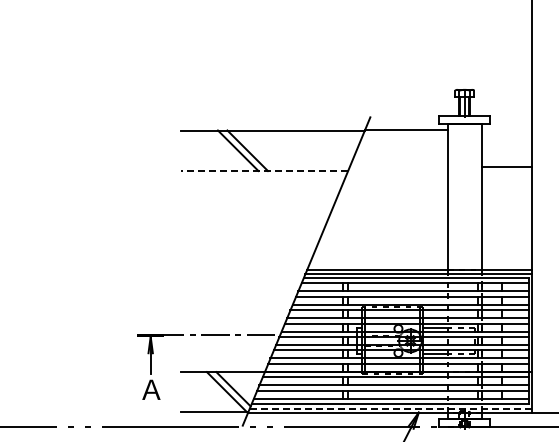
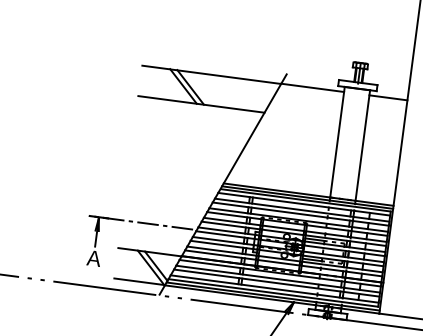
line: (506, 167) -> (388, 97), moved
line: (264, 171) -> (201, 104), dashed -> solid
line: (390, 408) -> (272, 296), dashed -> solid

